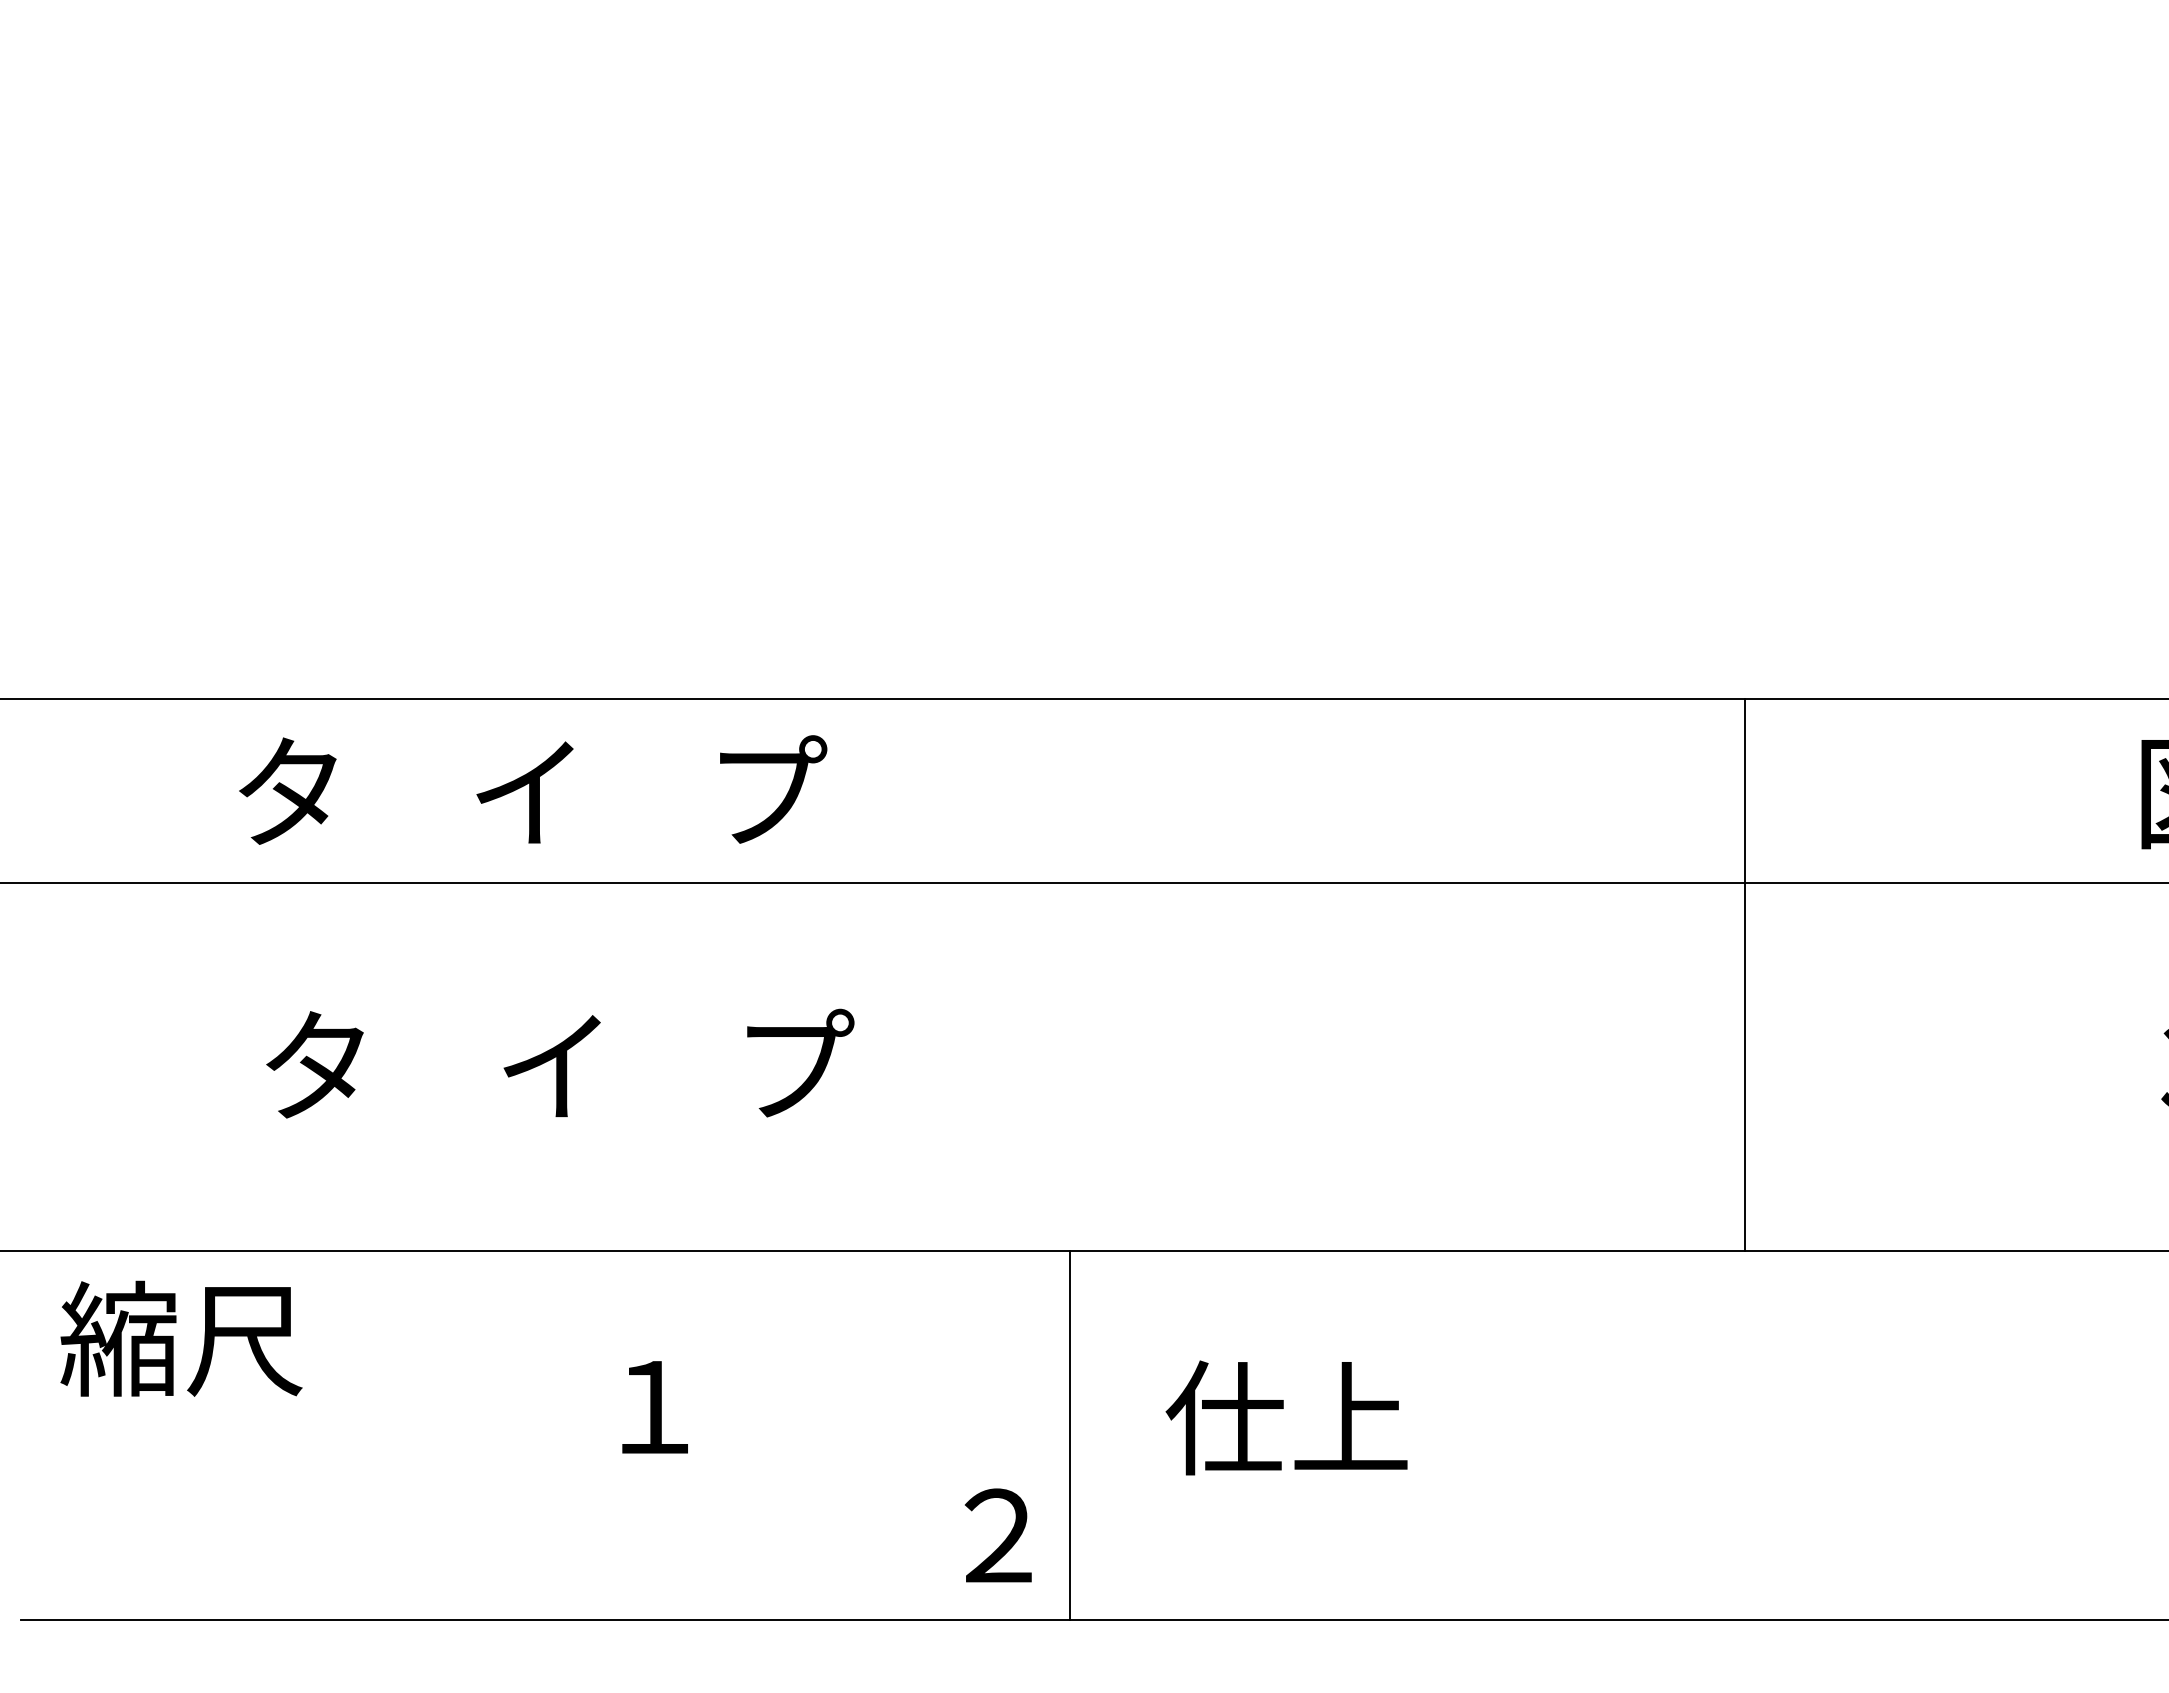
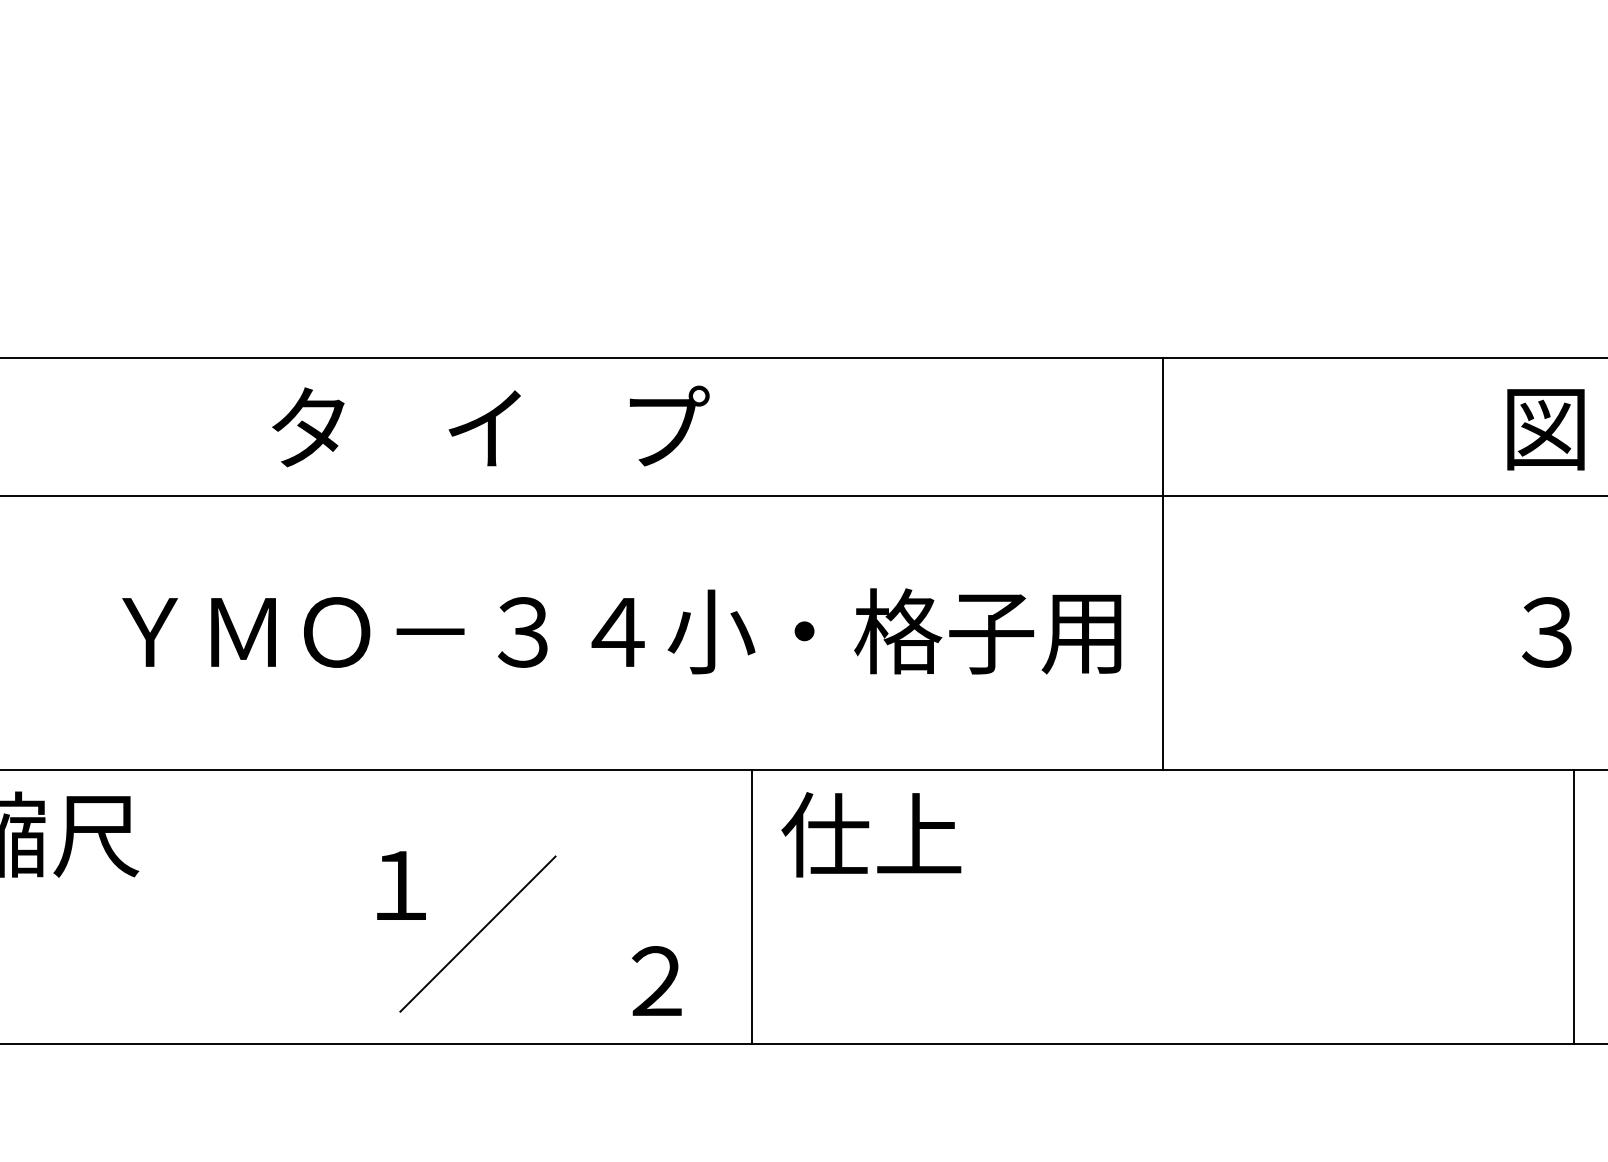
text: (533, 789) -> (491, 426), moved
line: (1745, 974) -> (1163, 563), moved
text: (944, 1065) -> (616, 631), タ    イ    プ -> ＹＭＯ－３４小・格子用
text: (1286, 1417) -> (871, 834), moved
line: (1070, 1435) -> (752, 906), moved
line: (757, 1472) -> (477, 934), added

